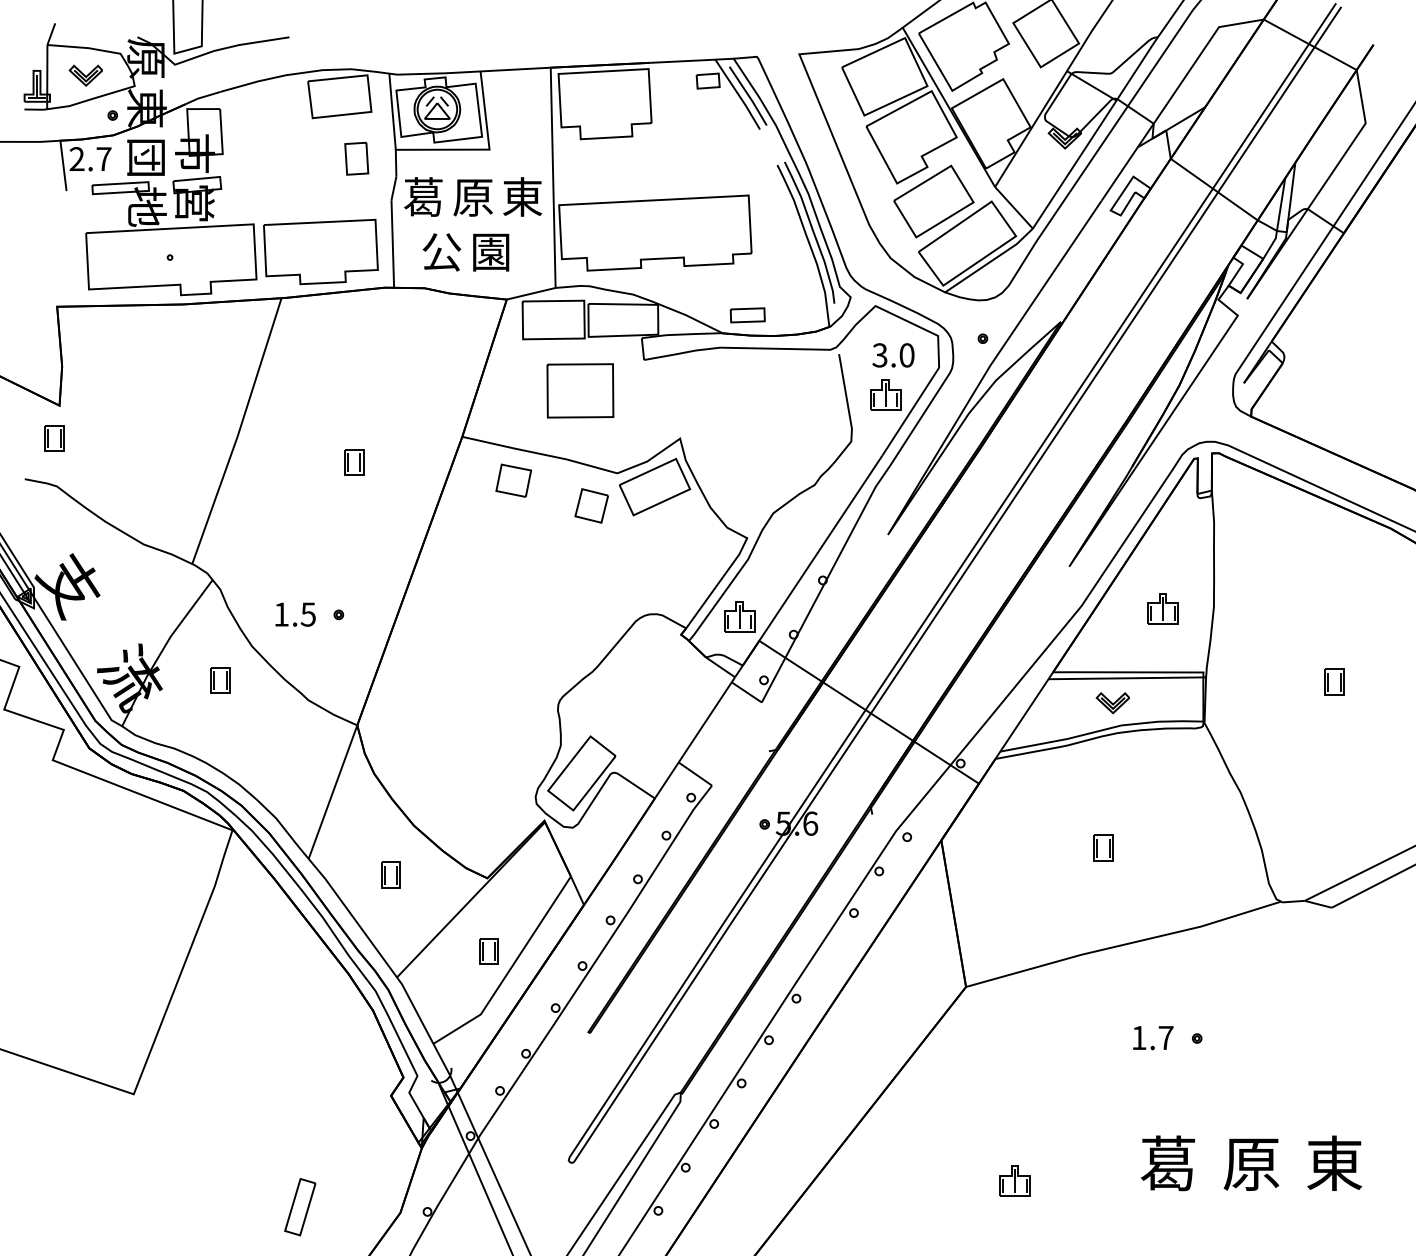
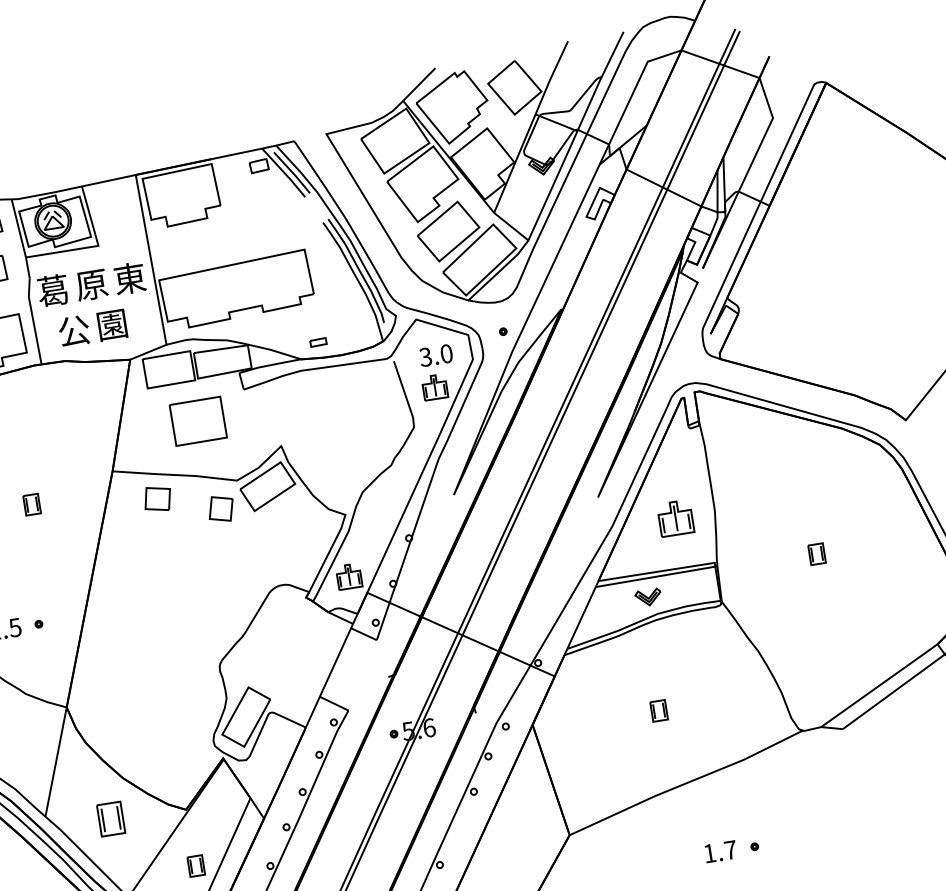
part: (747, 315) -> (318, 342), size x0.6
part: (1162, 608) -> (675, 518), size x1.4
part: (390, 874) -> (110, 818), size x1.6

